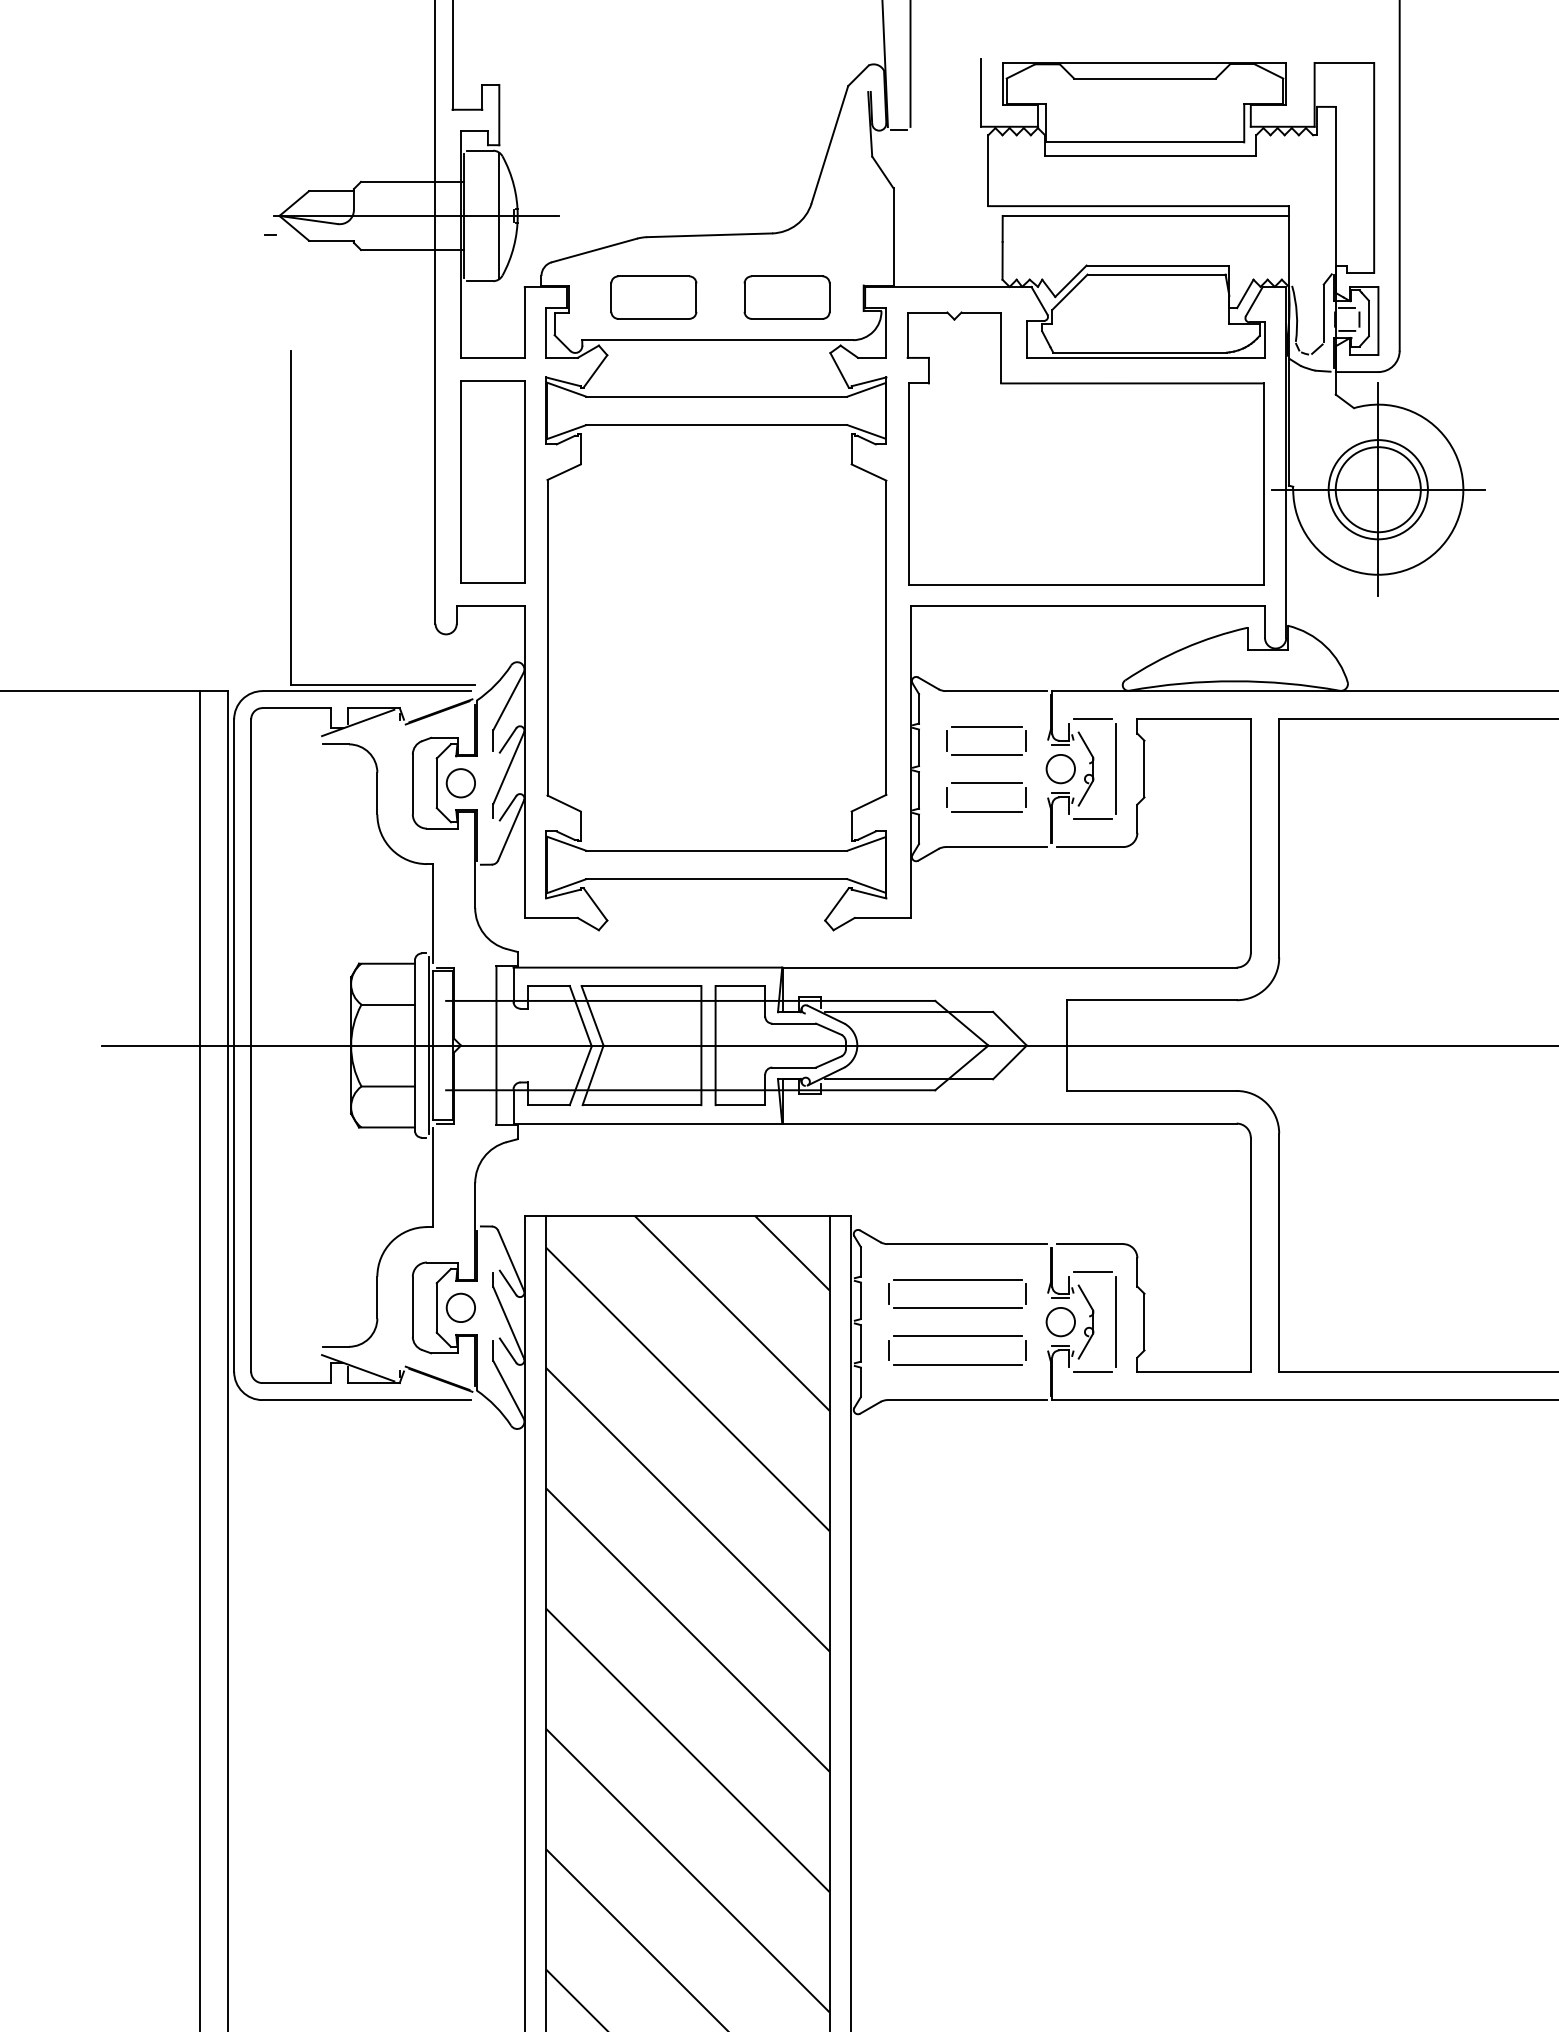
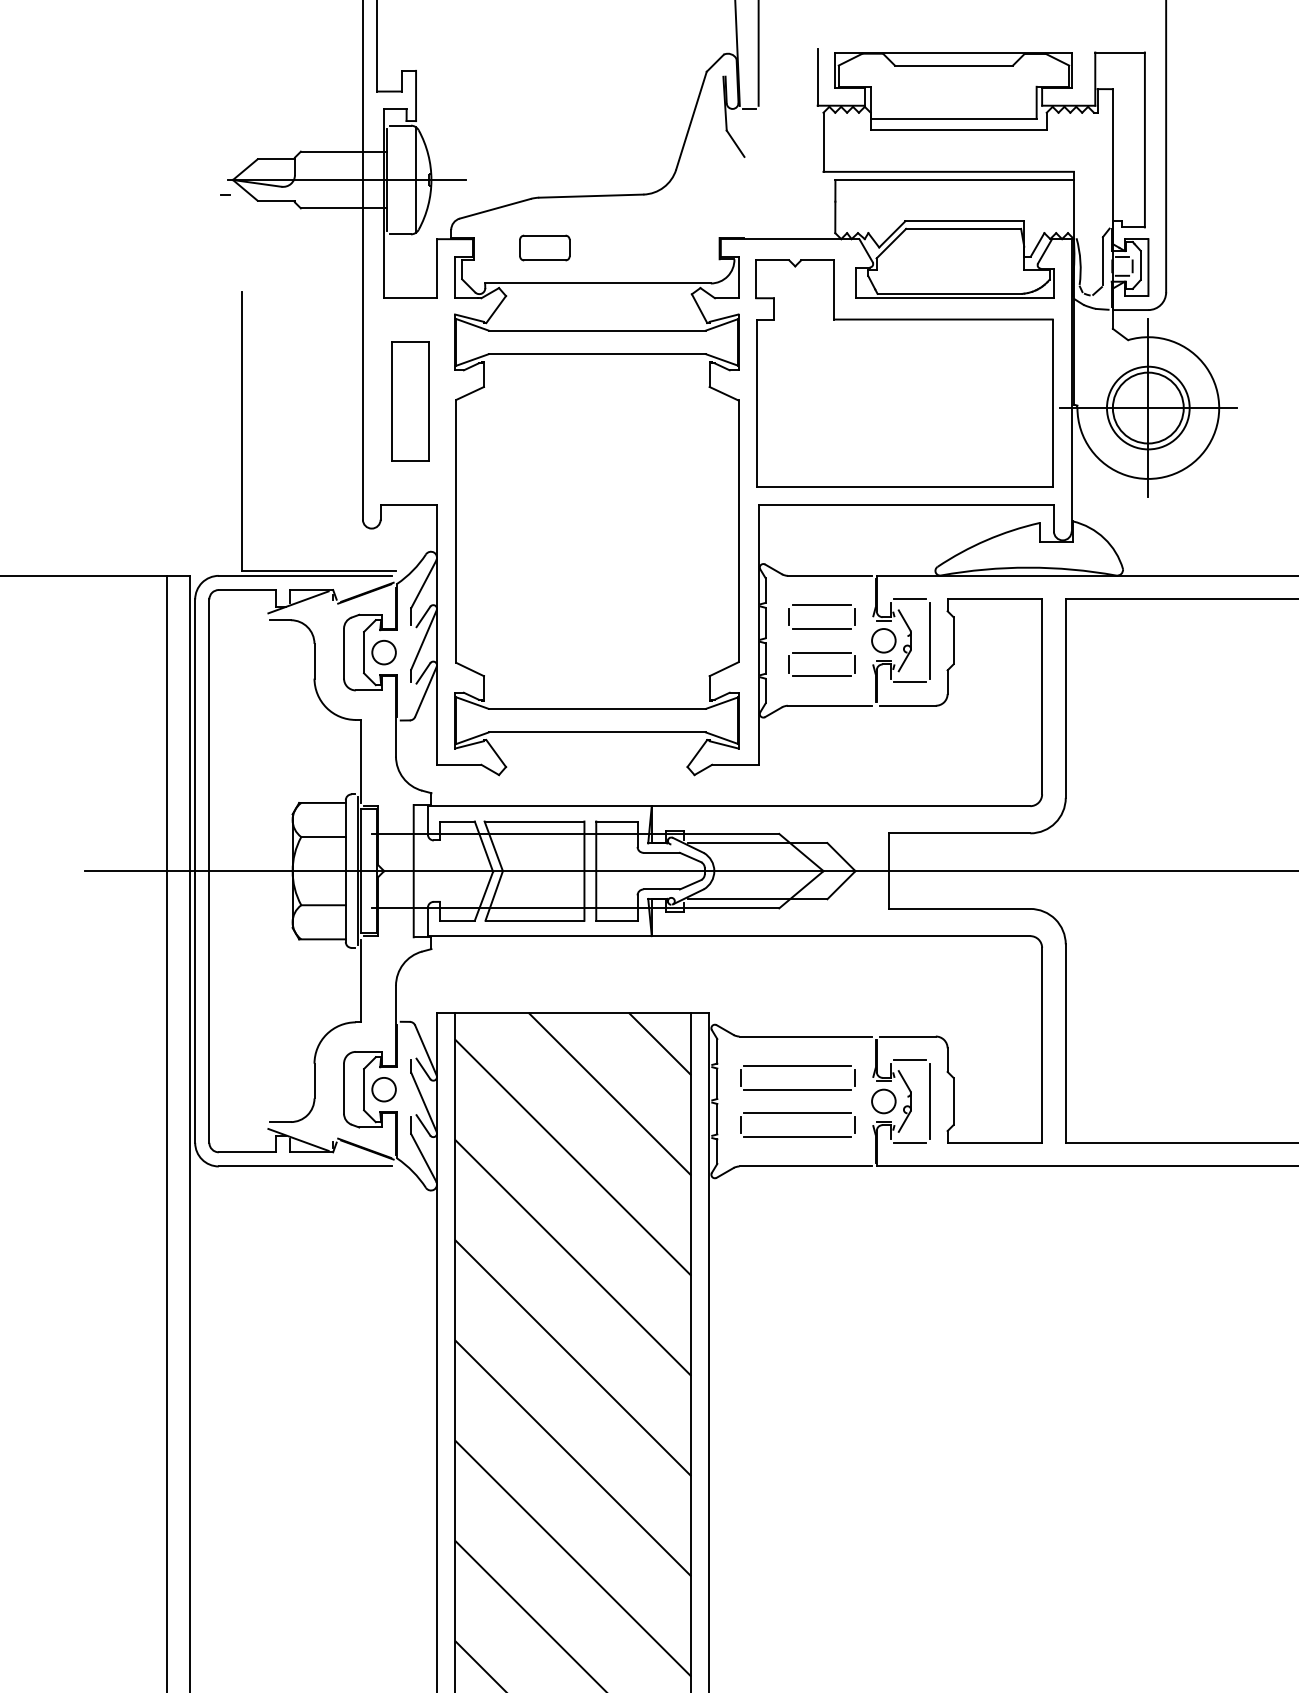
line: (893, 236) -> (744, 197), removed
part: (653, 296) -> (544, 247), size x0.7
part: (786, 296) -> (655, 247), removed
part: (492, 481) -> (410, 401), size x0.7

